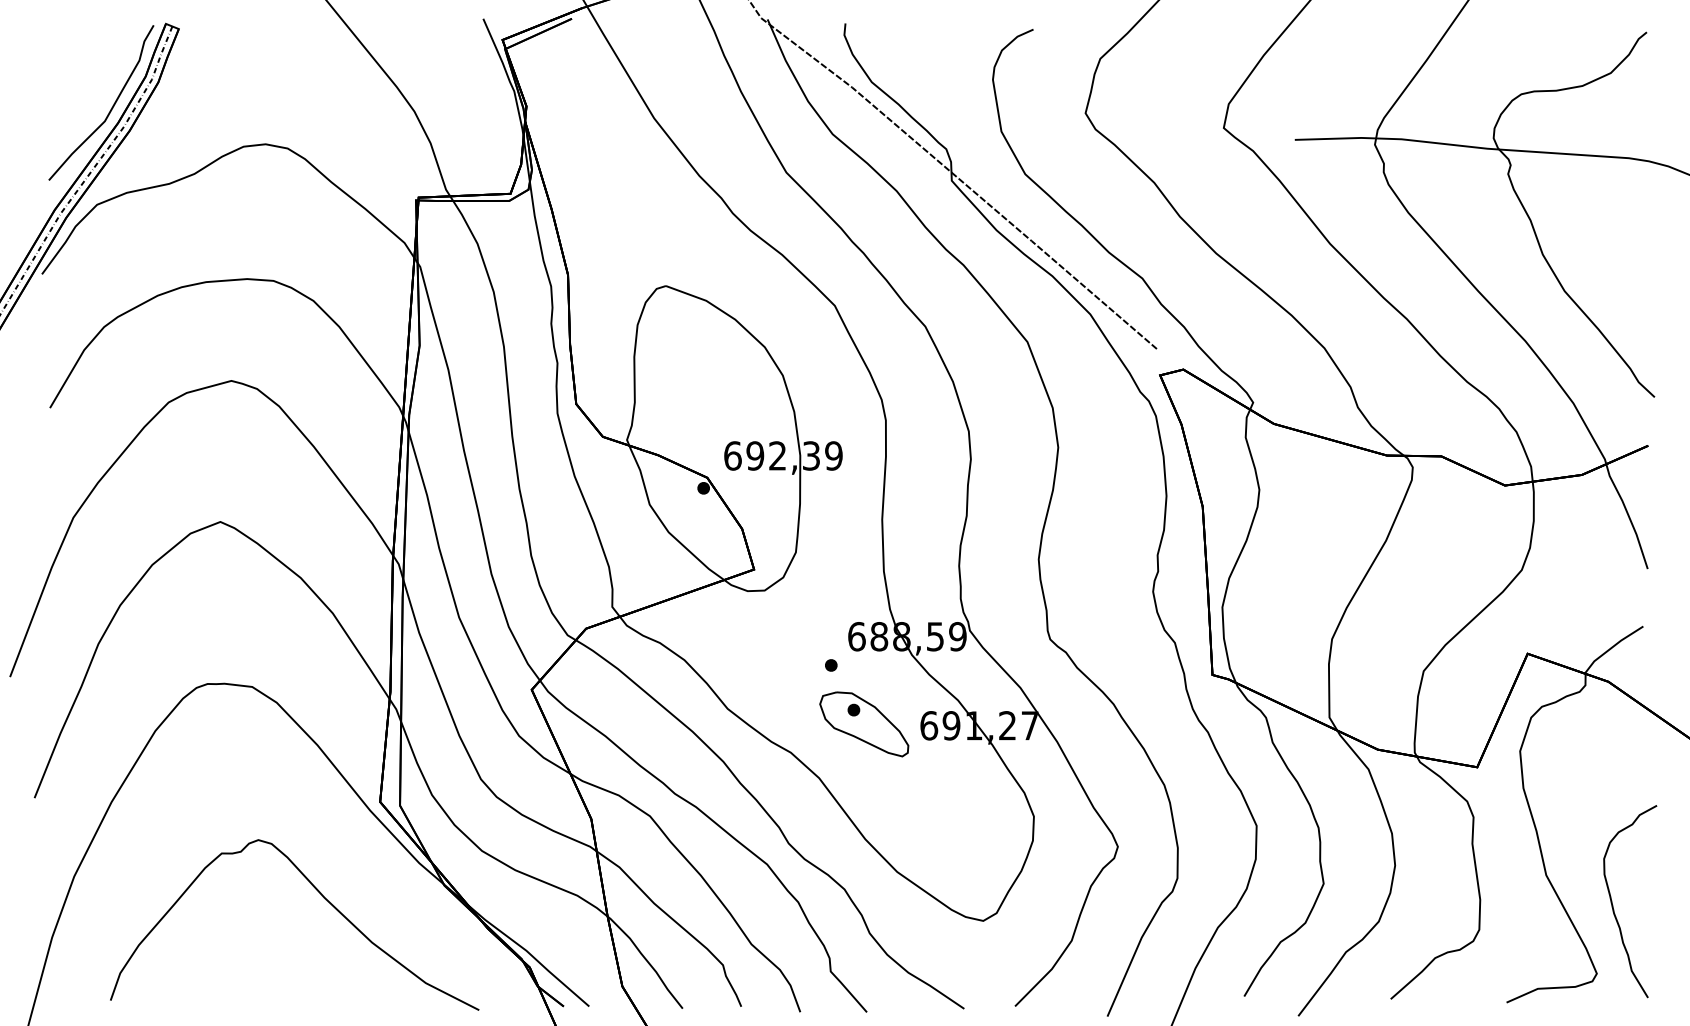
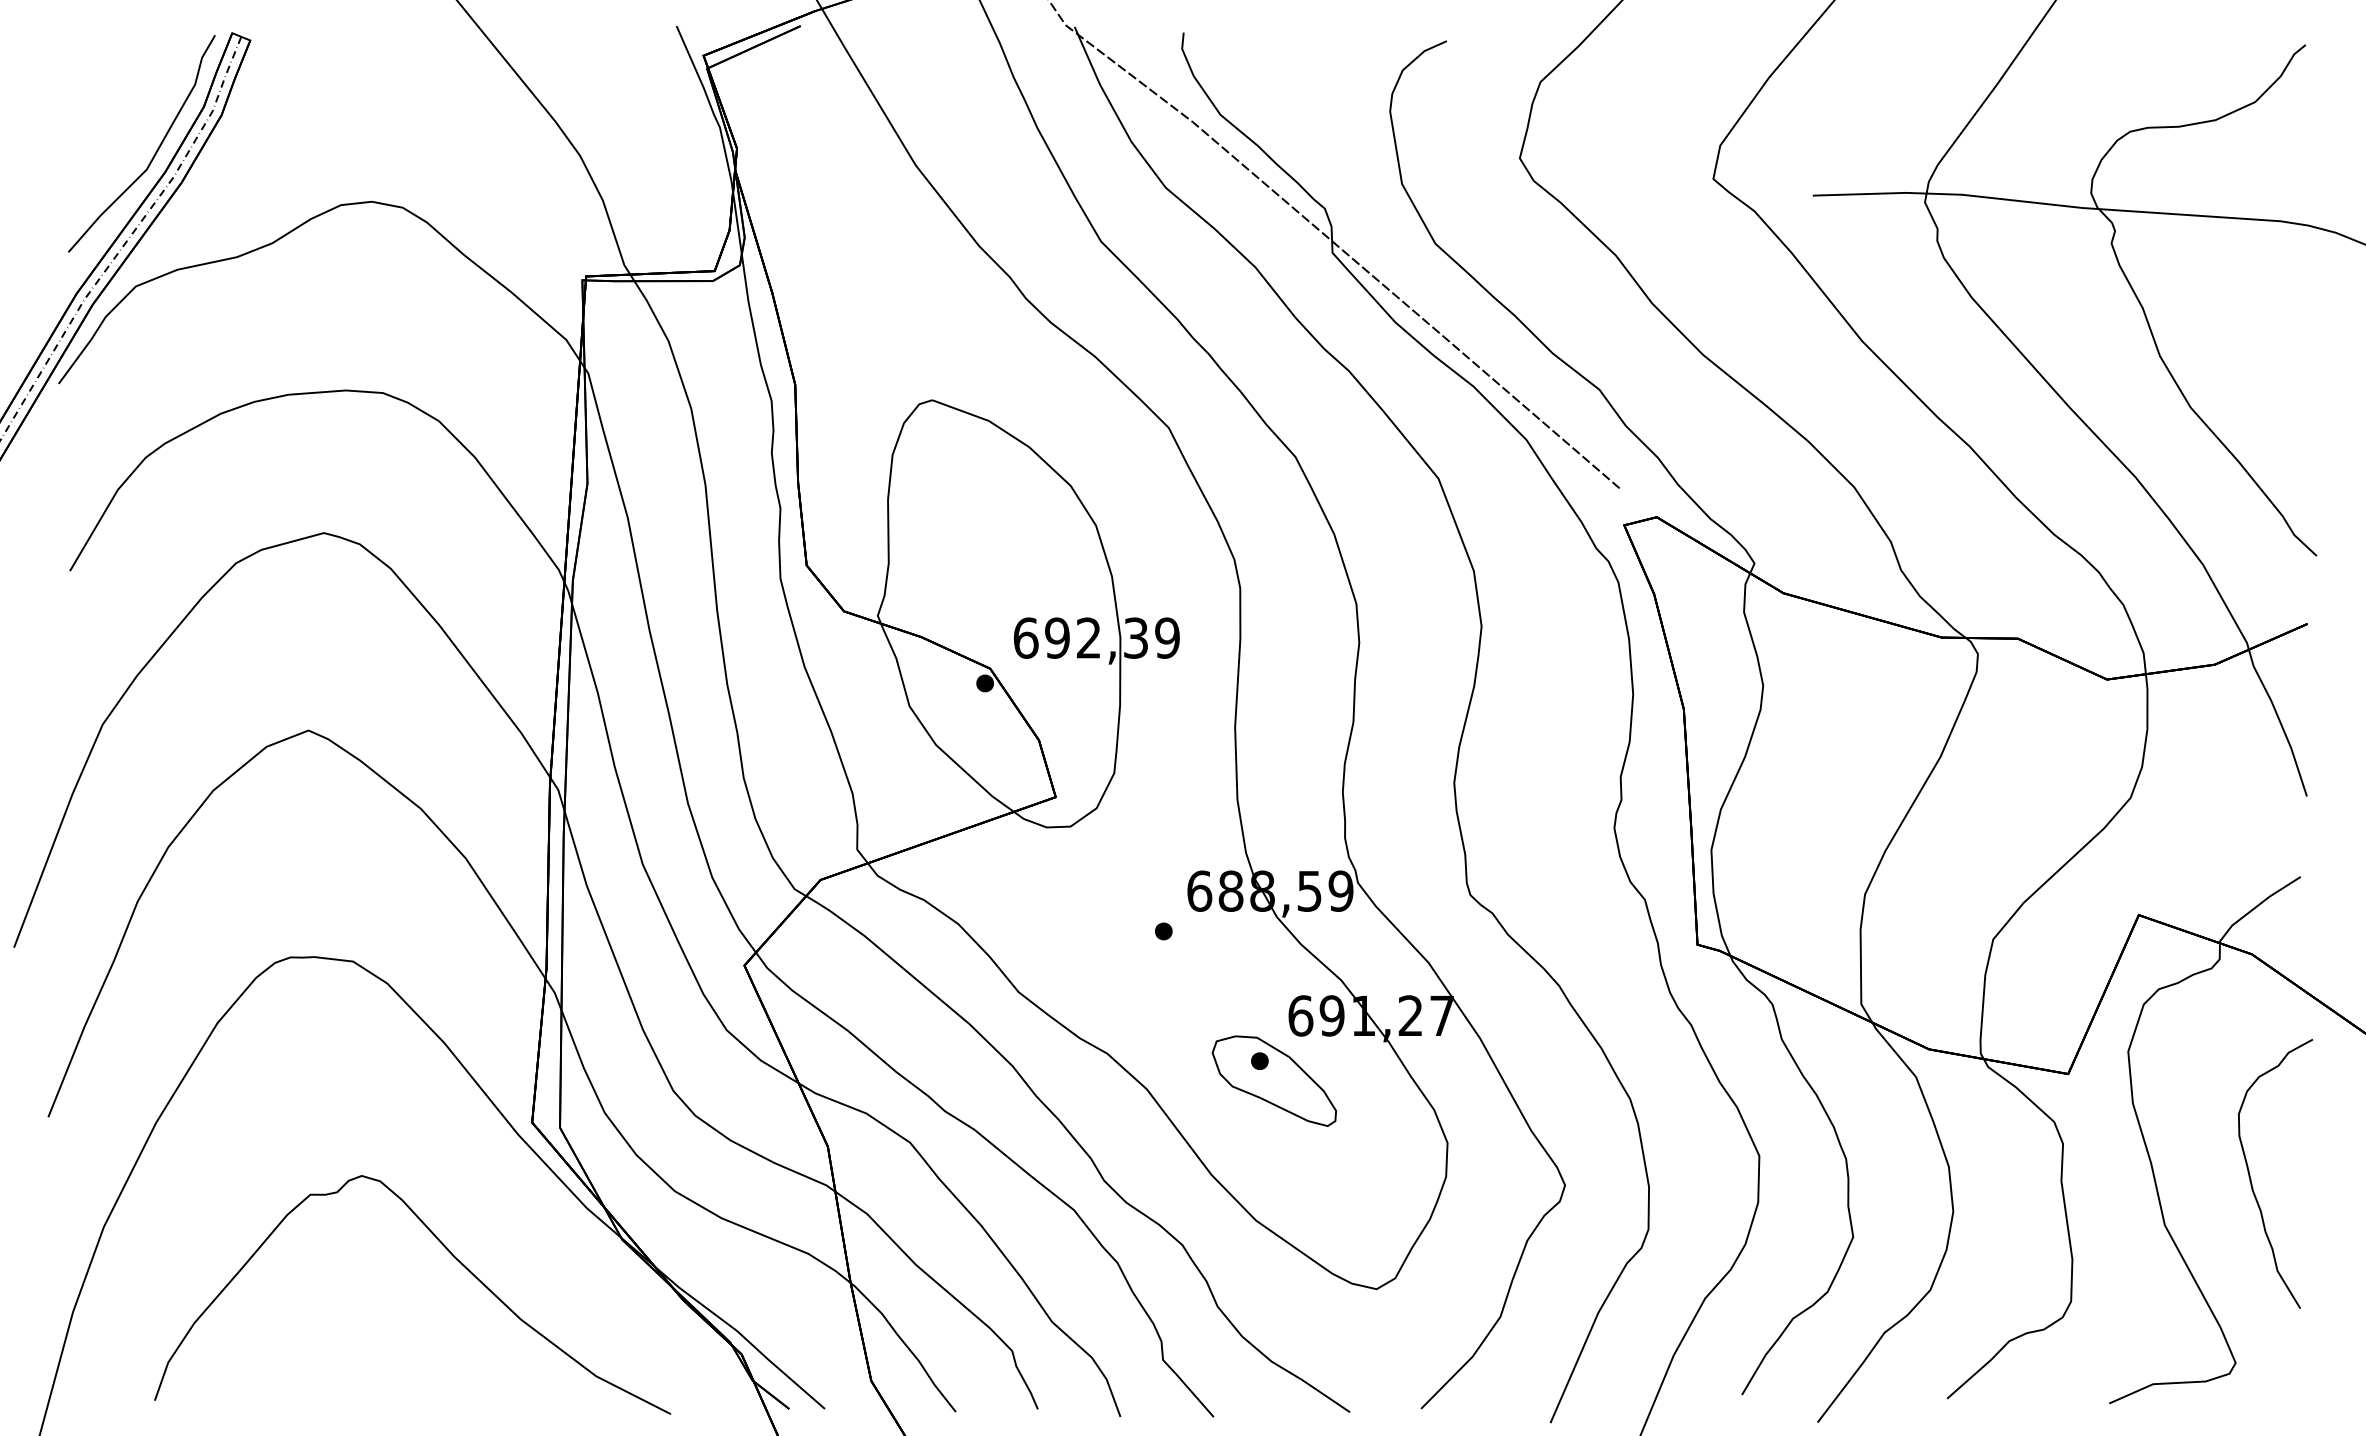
part: (864, 724) -> (1274, 1081), moved
curve: (1613, 905) -> (2251, 1179), moved

